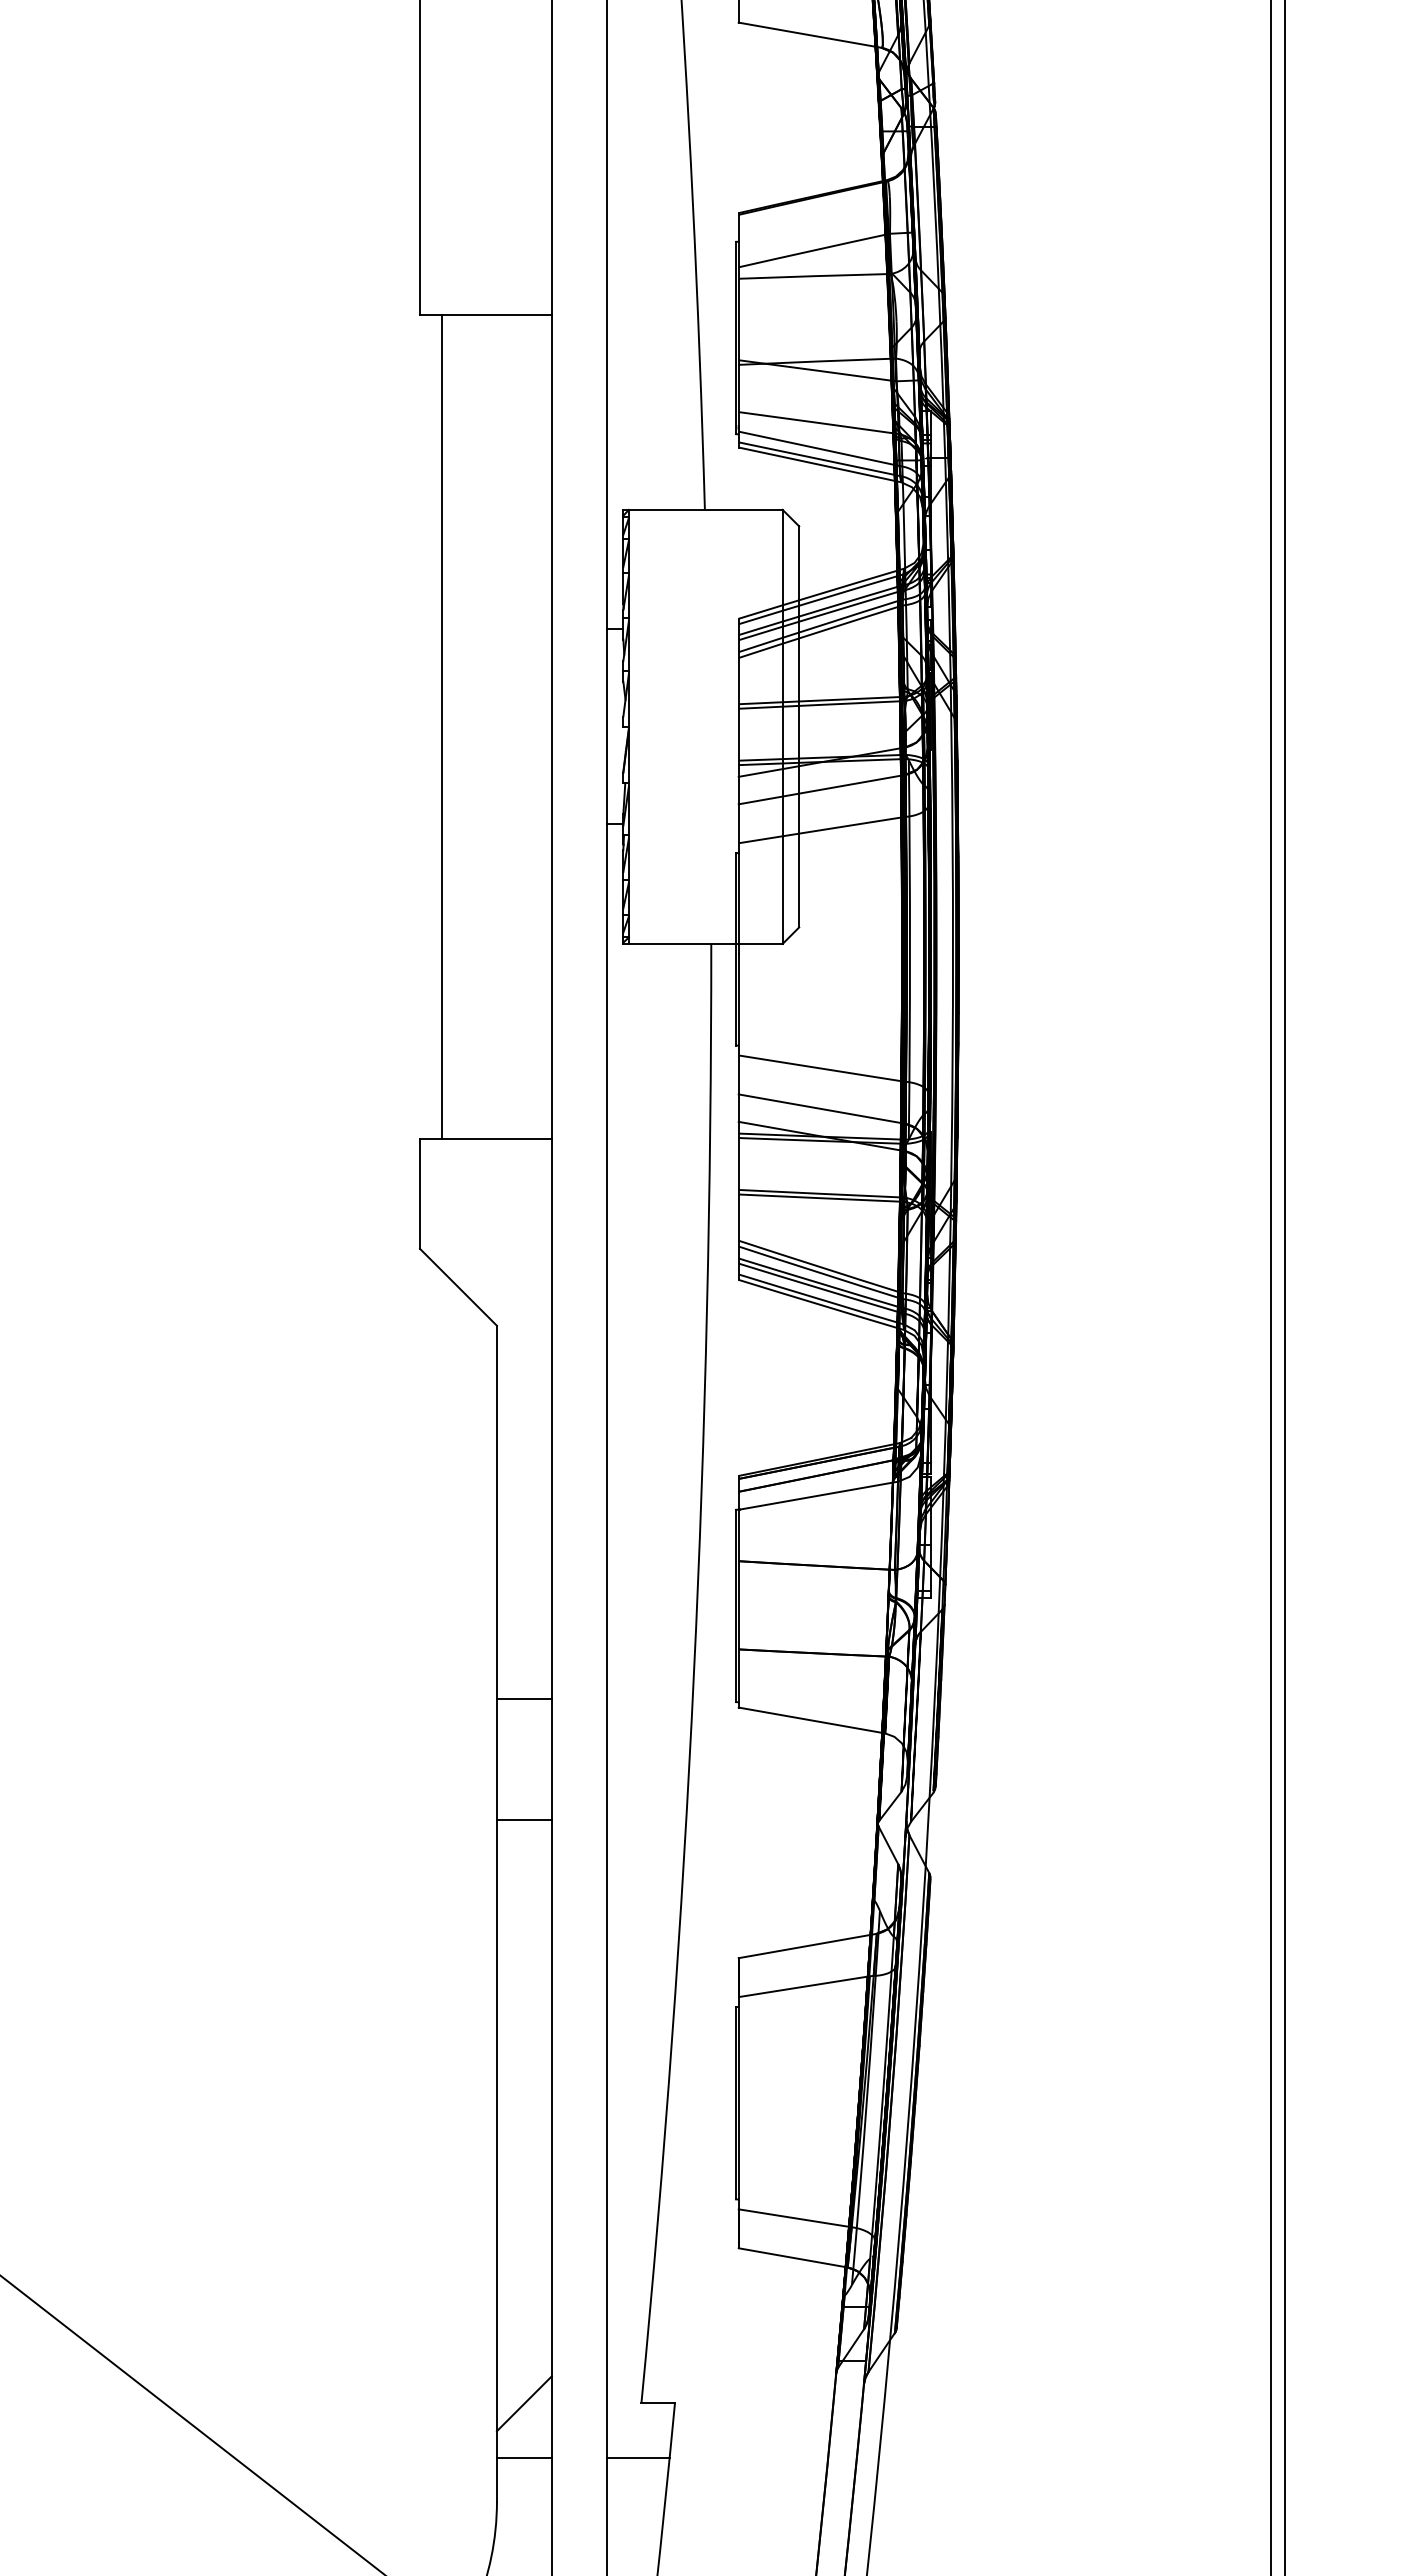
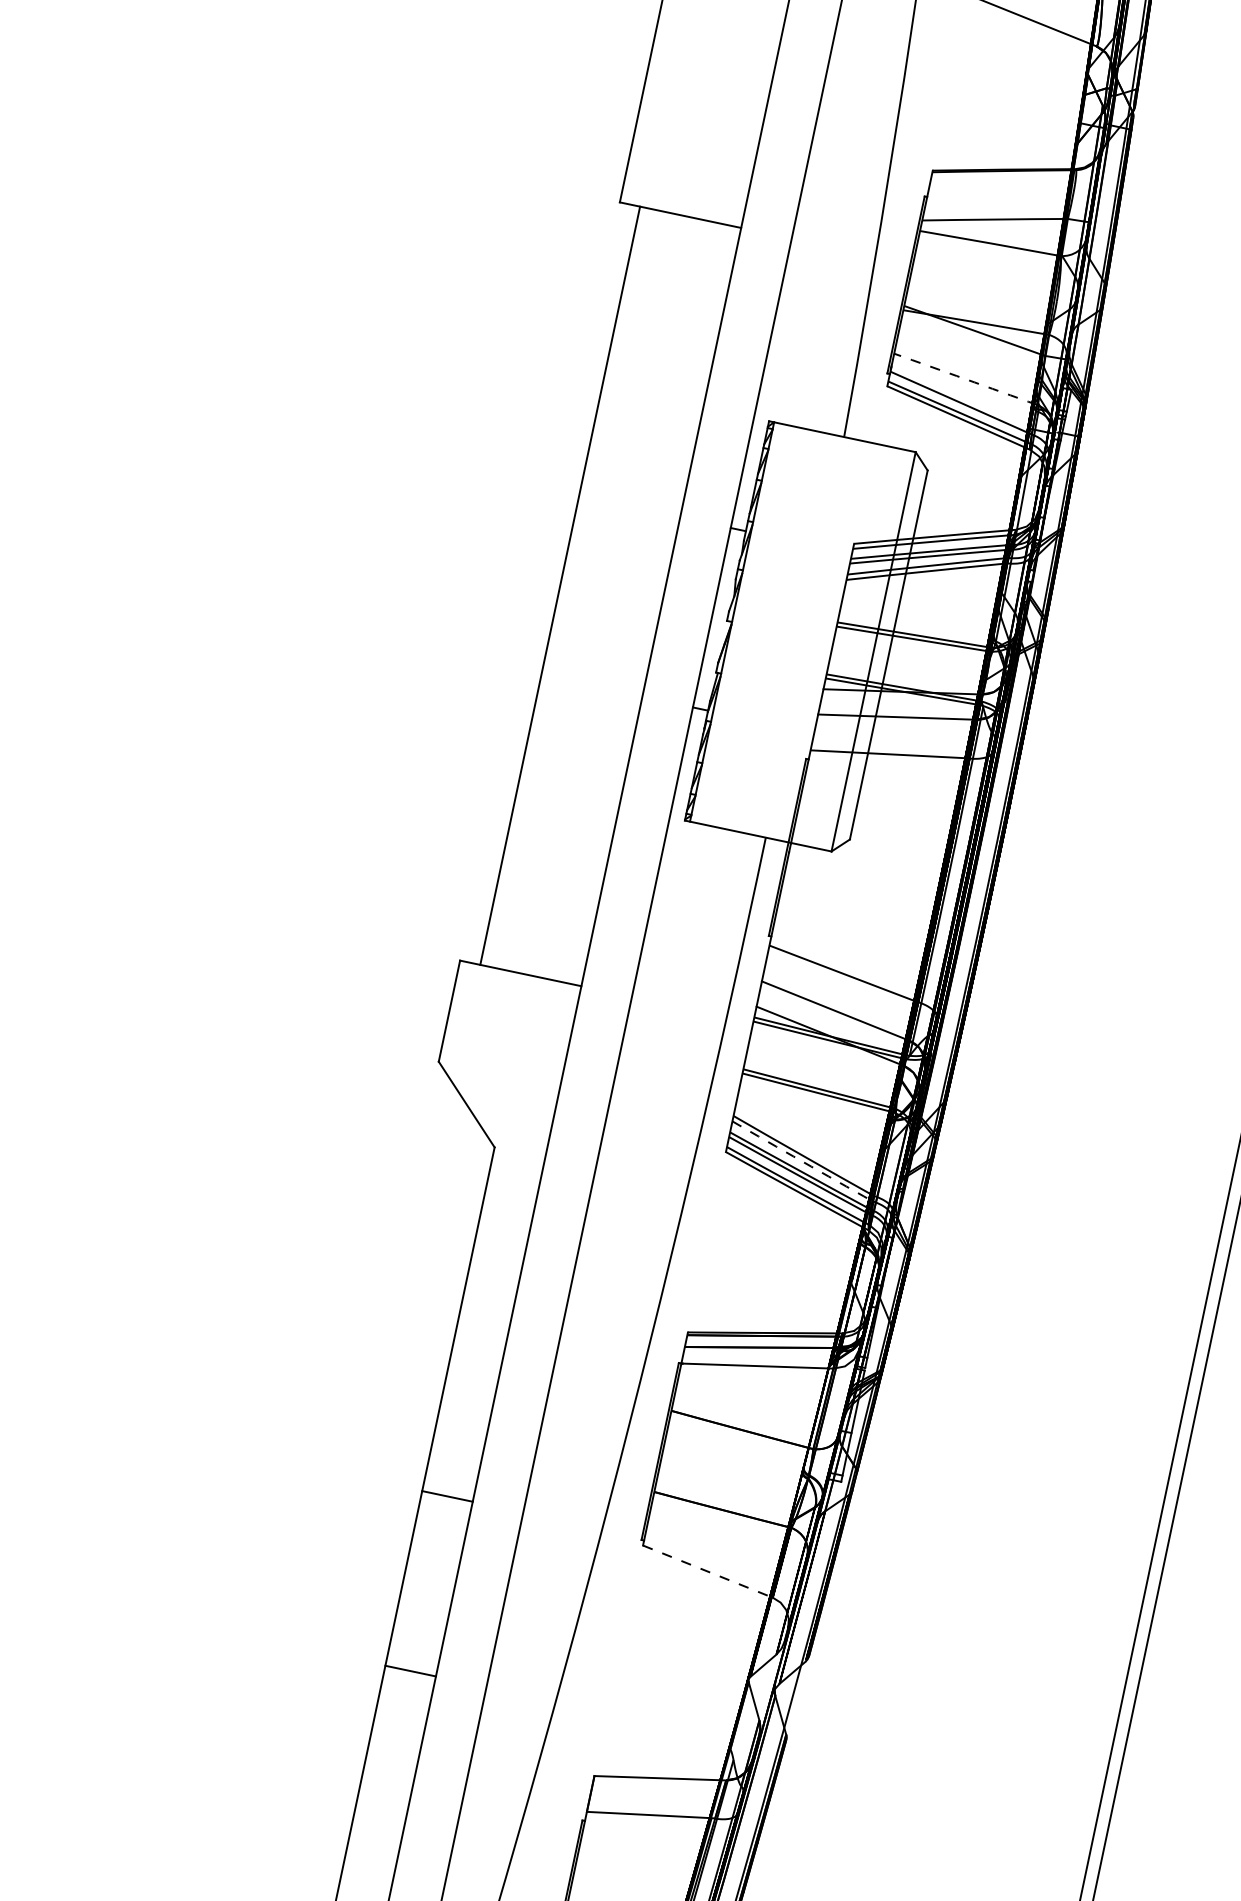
arc: (818, 423) -> (965, 379), solid -> dashed
arc: (820, 1273) -> (802, 1162), solid -> dashed
line: (812, 1720) -> (708, 1571), solid -> dashed
line: (523, 1820) -> (409, 1671), moved

